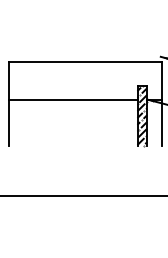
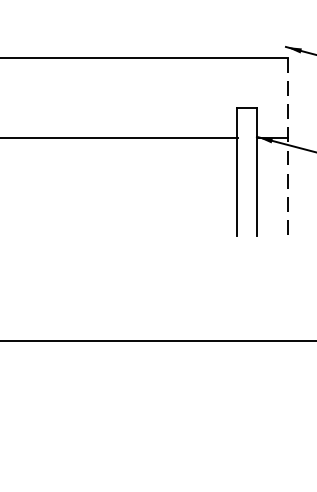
line: (161, 104) -> (287, 147), solid -> dashed
hatch: (142, 115) -> (247, 170), removed

